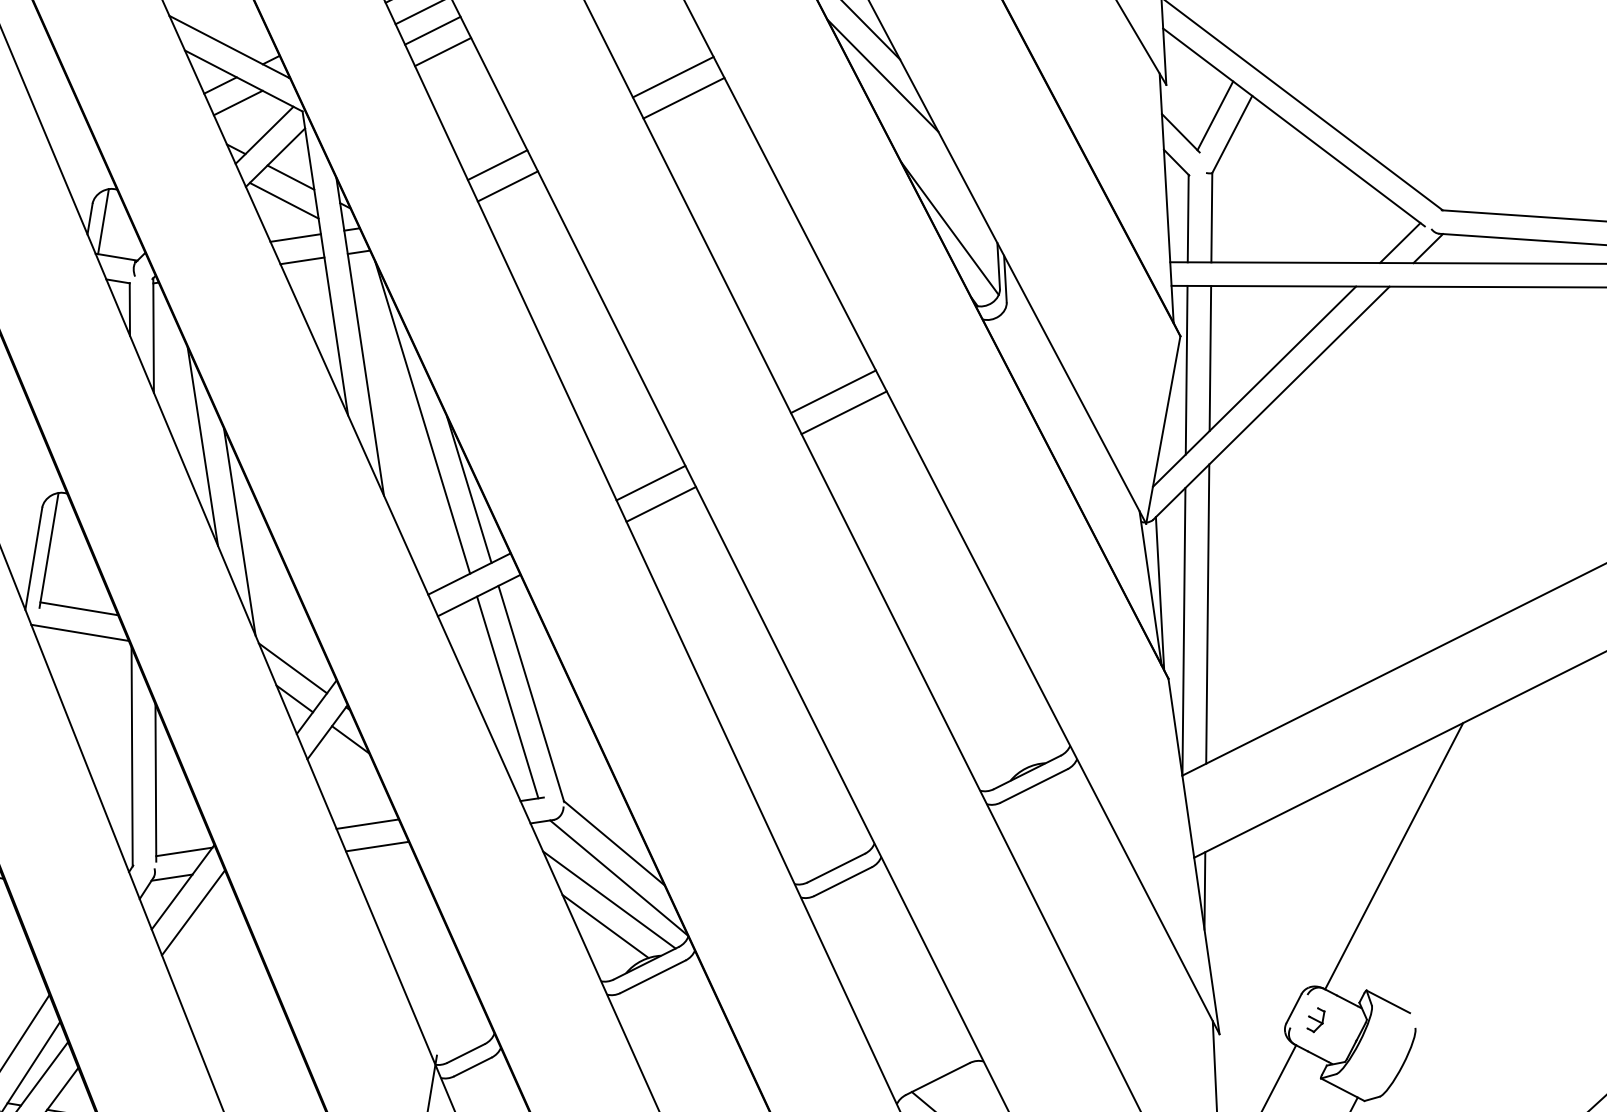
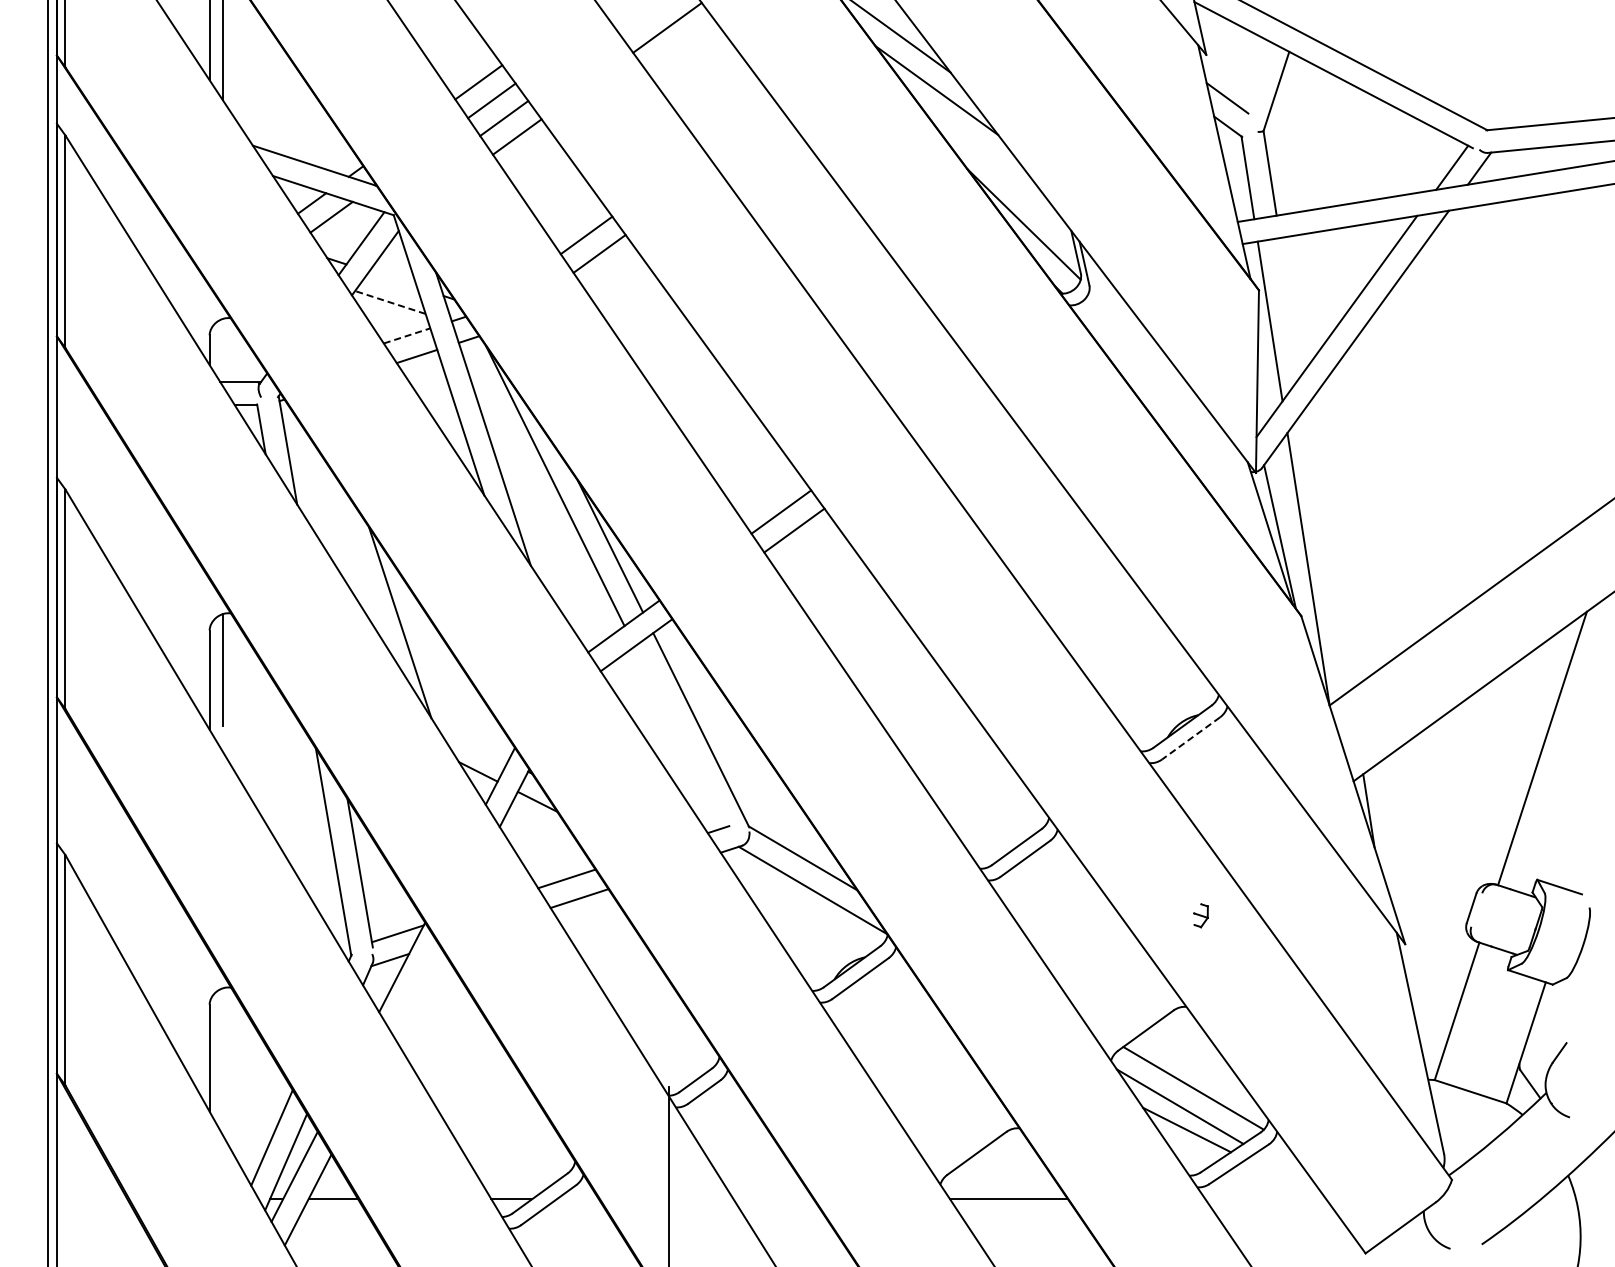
line: (672, 76) -> (738, 124), removed
line: (684, 97) -> (752, 142), removed
line: (1215, 115) -> (1257, 76), removed
line: (291, 177) -> (393, 279), removed
line: (283, 200) -> (389, 302), solid -> dashed
line: (103, 221) -> (222, 350), removed
line: (296, 237) -> (407, 335), solid -> dashed
line: (1210, 358) -> (1290, 306), removed
line: (833, 391) -> (939, 396), removed
line: (843, 412) -> (952, 415), removed
line: (202, 446) -> (351, 547), removed
line: (79, 608) -> (260, 720), removed
line: (1208, 613) -> (1328, 548), removed
line: (79, 633) -> (264, 743), removed
line: (292, 667) -> (471, 742), removed
line: (507, 696) -> (679, 736), removed
line: (1034, 786) -> (1191, 738), solid -> dashed
line: (609, 899) -> (807, 912), removed
line: (193, 912) -> (415, 989), removed
line: (605, 926) -> (807, 938), removed
part: (1315, 1019) -> (1200, 915), moved

